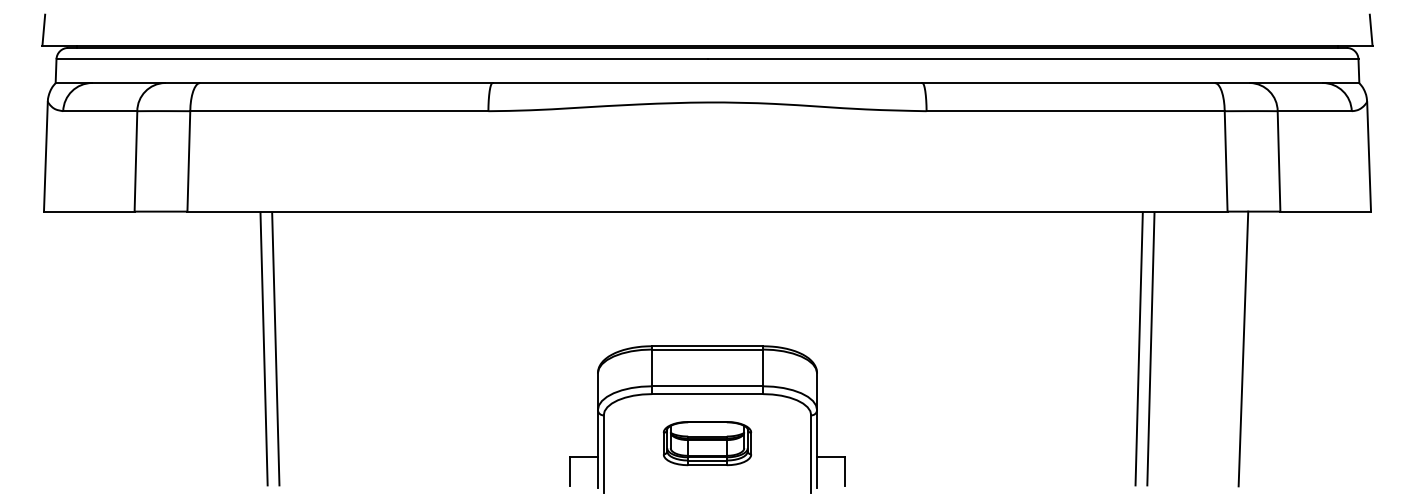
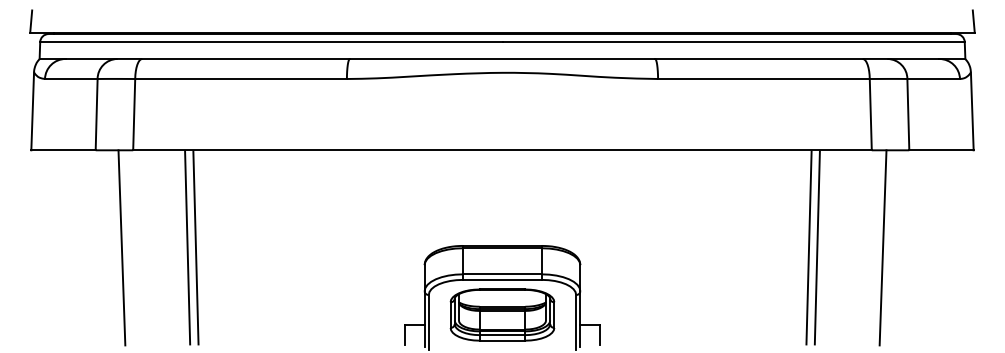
line: (171, 348) -> (121, 247), added
part: (707, 443) -> (502, 314), size x1.67

